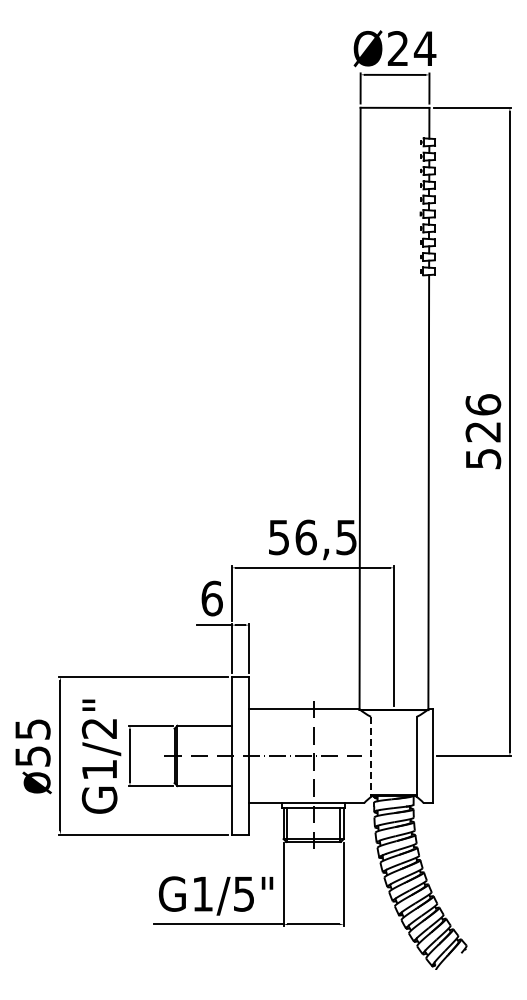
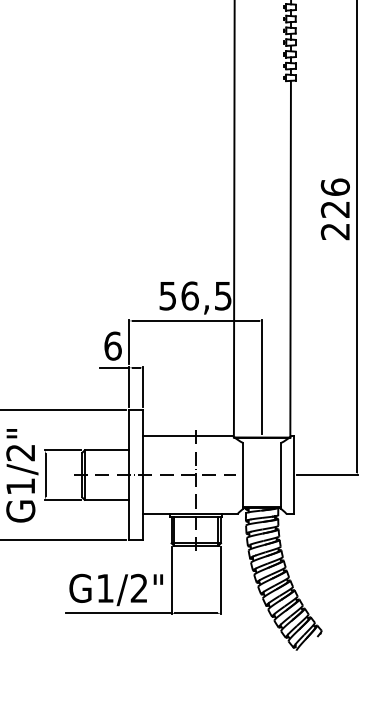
text: (483, 459) -> (335, 232), 526 -> 226
line: (371, 757) -> (243, 476), dashed -> solid
text: (243, 893) -> (138, 587), G1/5" -> G1/2"

